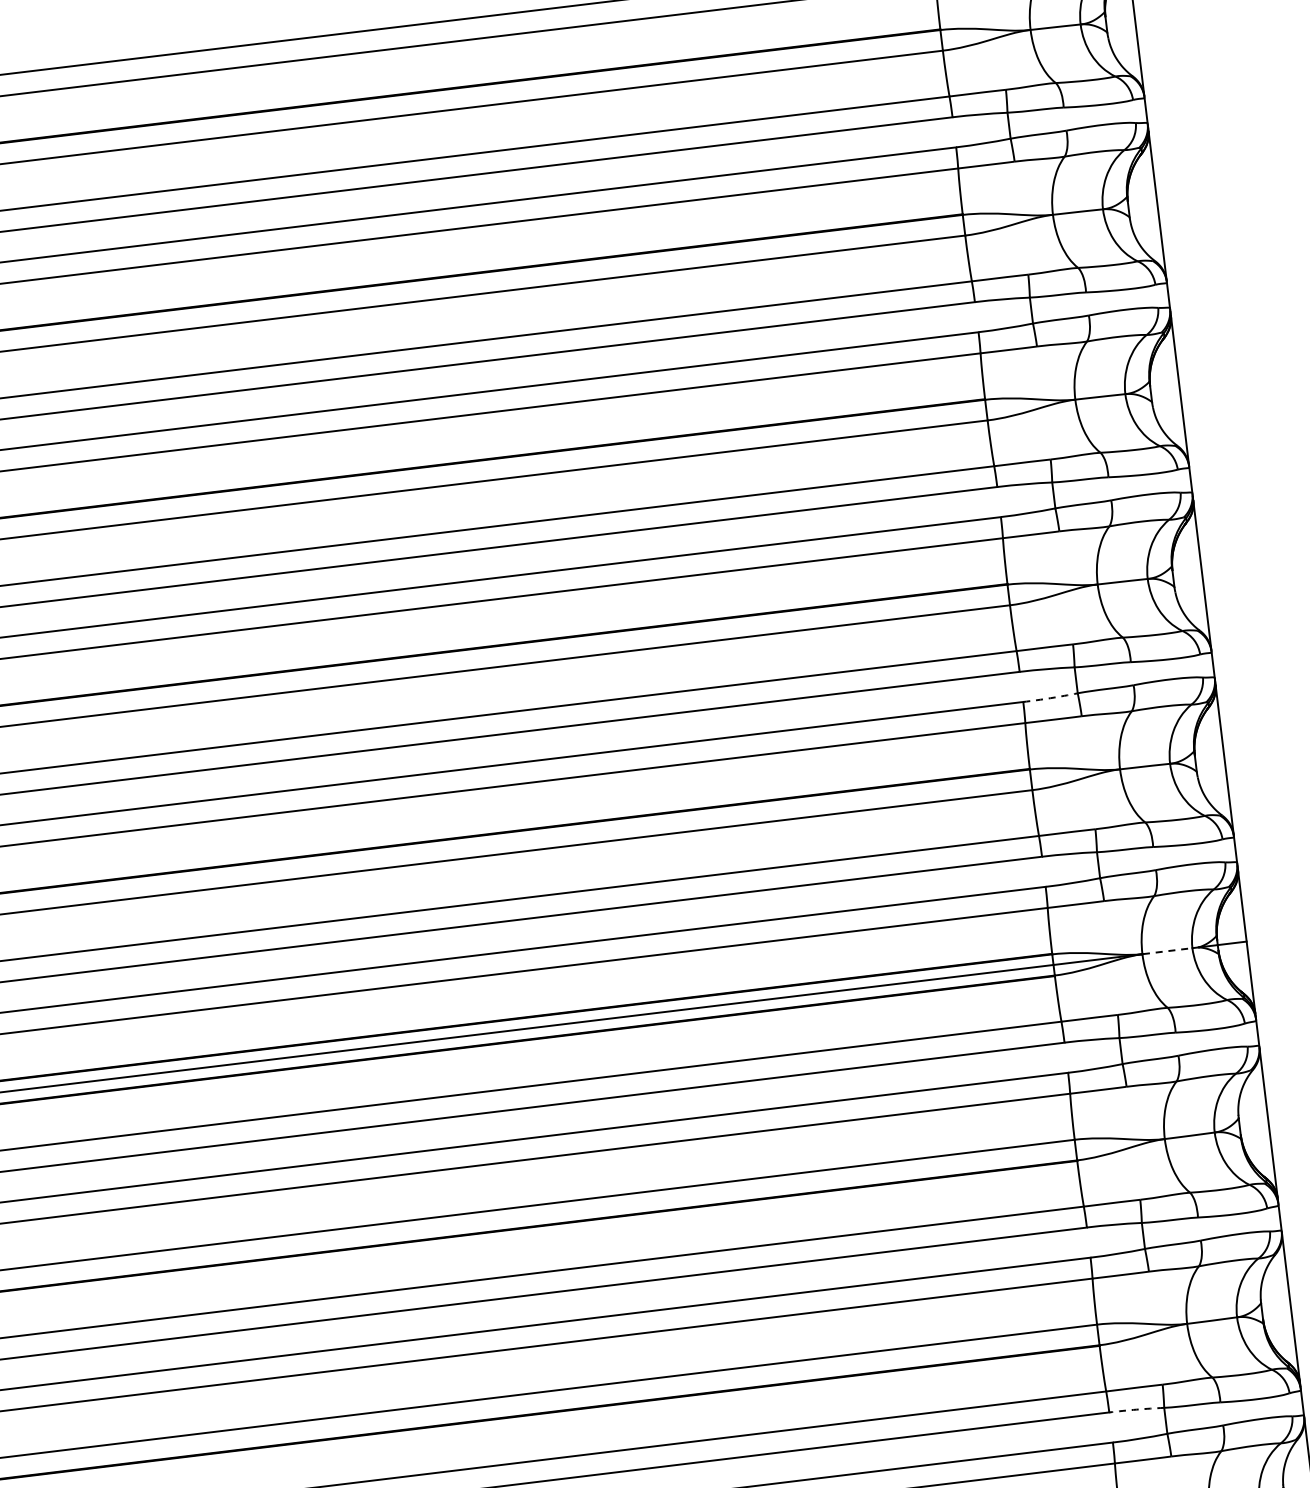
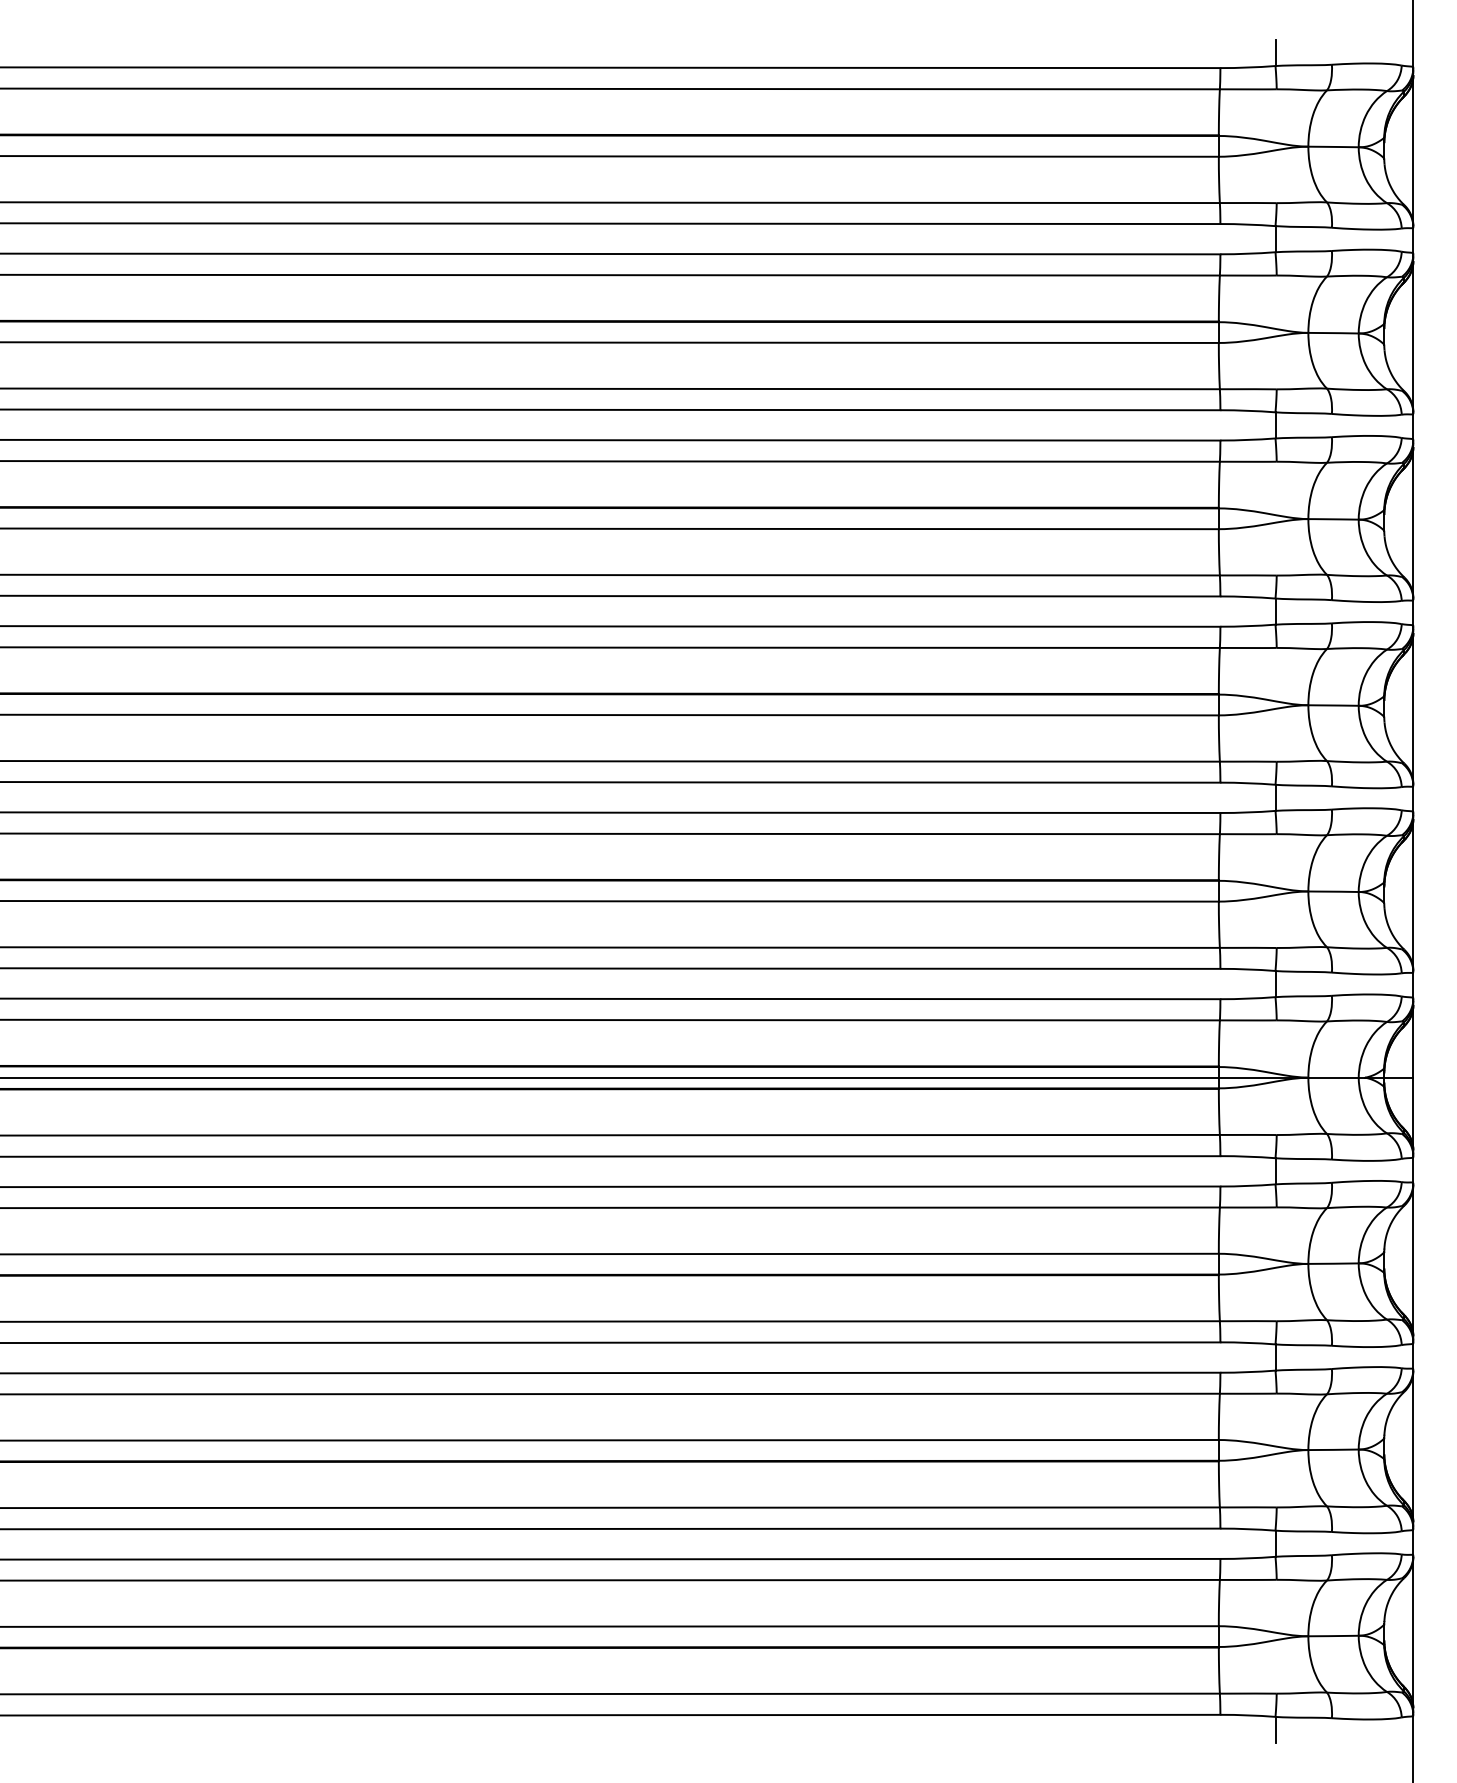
arc: (1050, 698) -> (1247, 812), dashed -> solid
line: (1167, 950) -> (1333, 1077), dashed -> solid
arc: (1137, 1409) -> (1248, 1529), dashed -> solid

